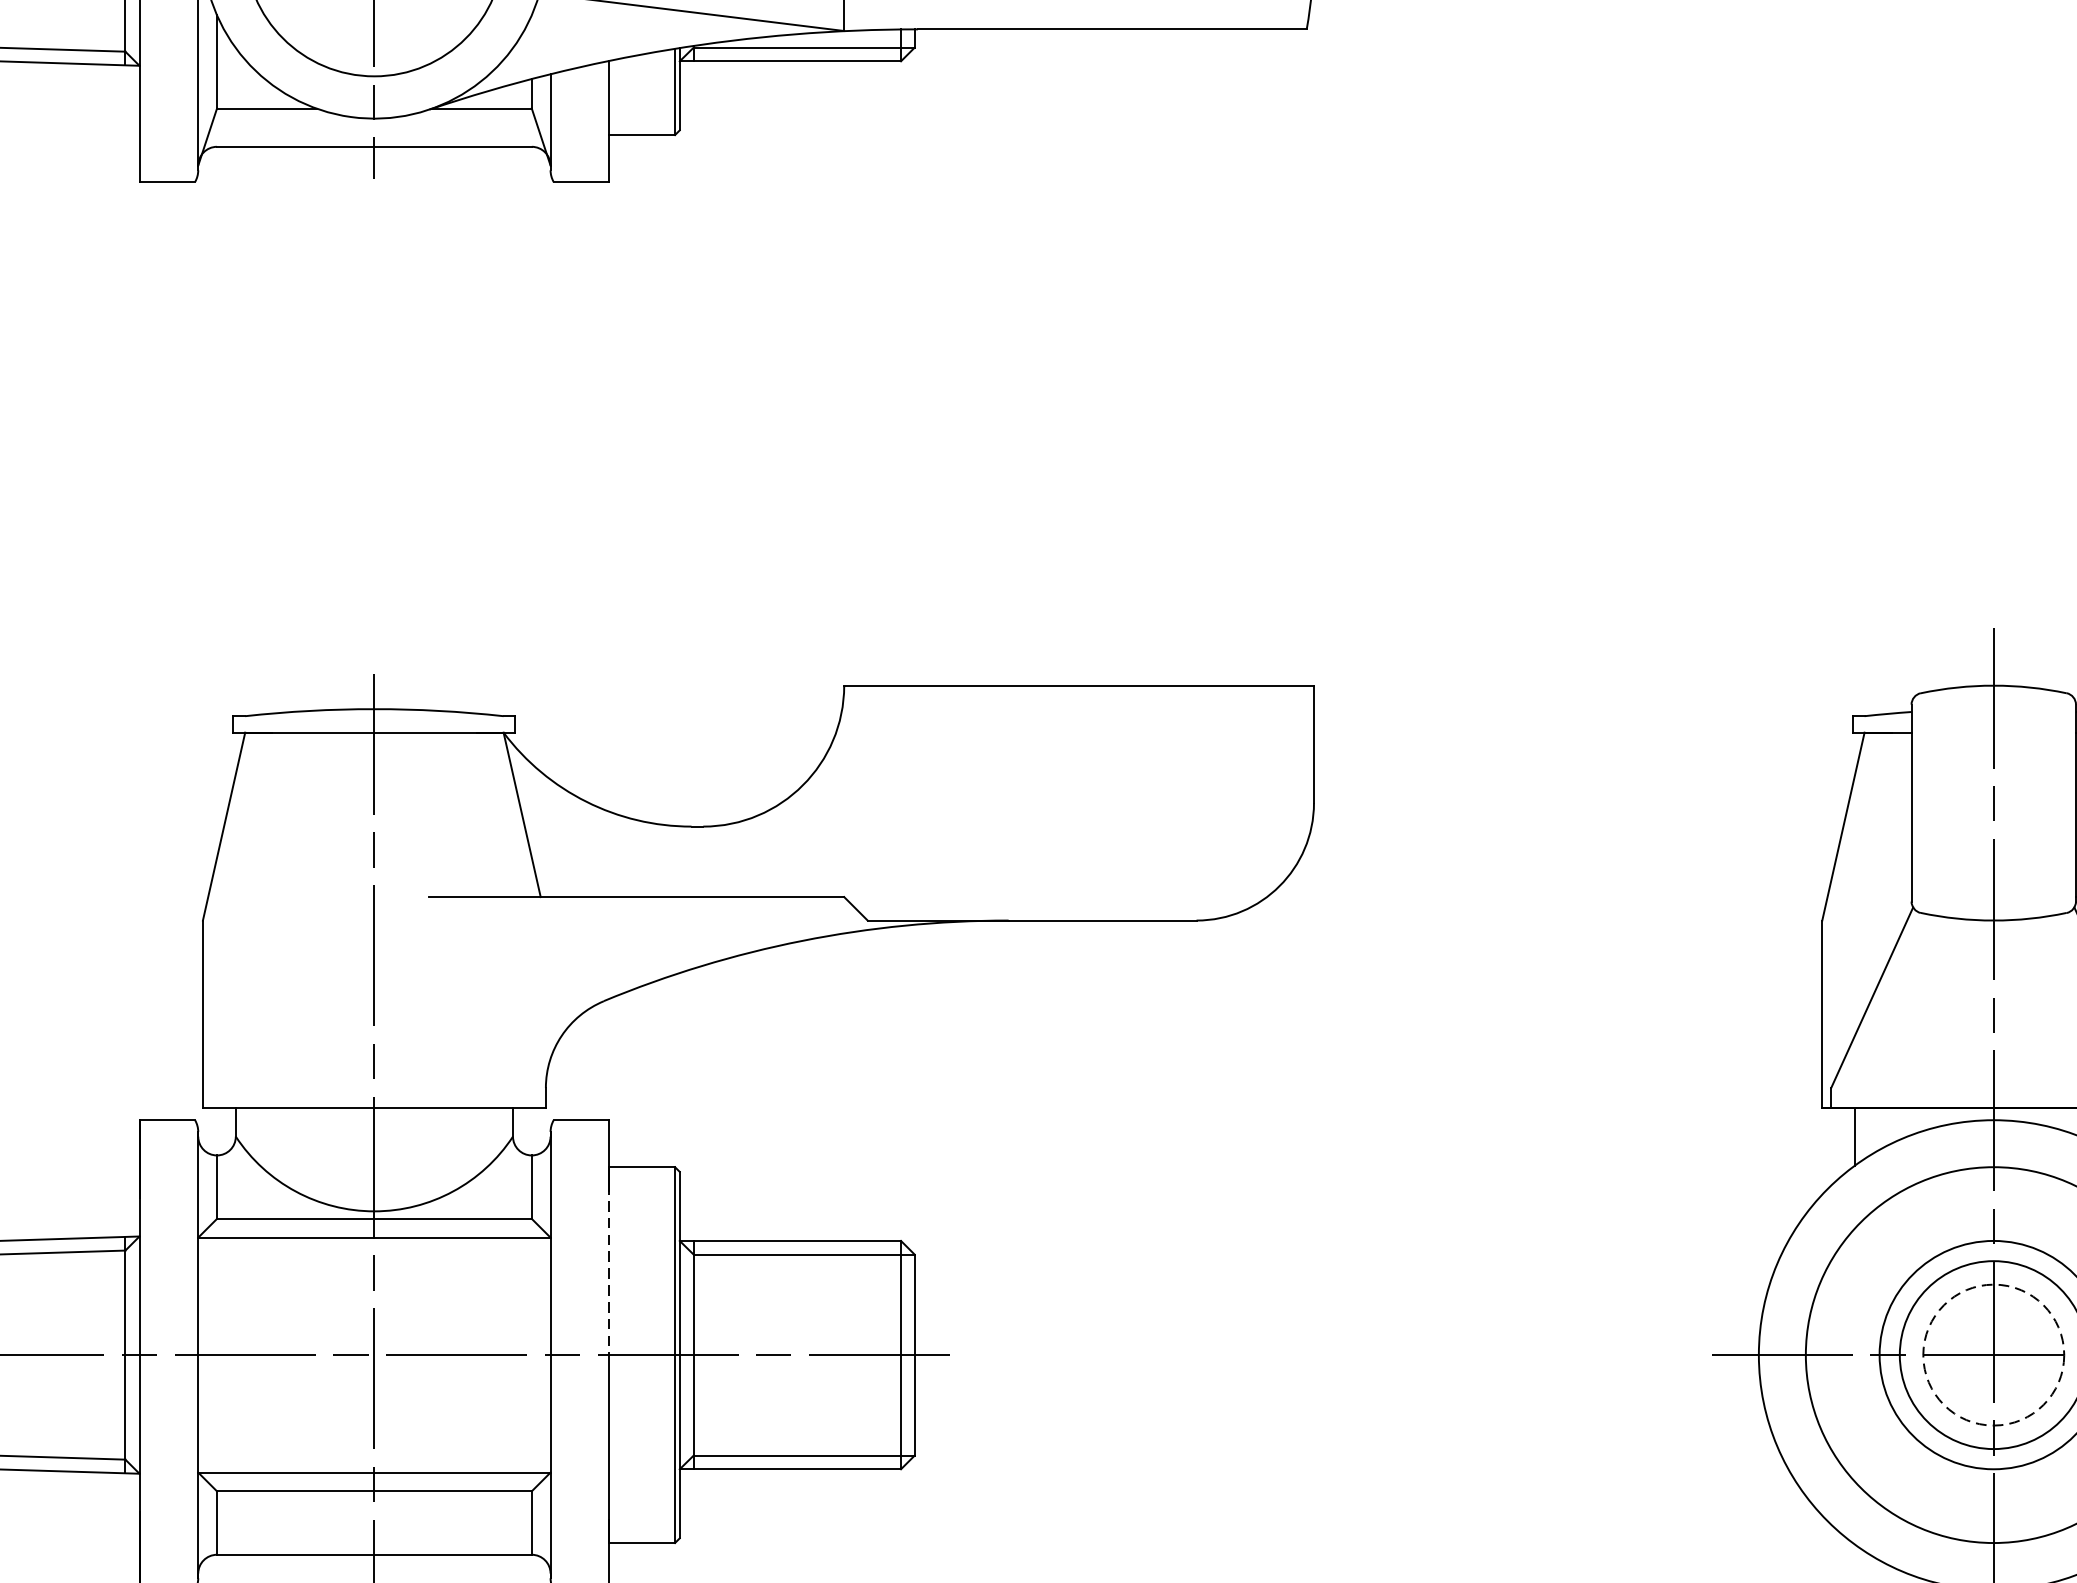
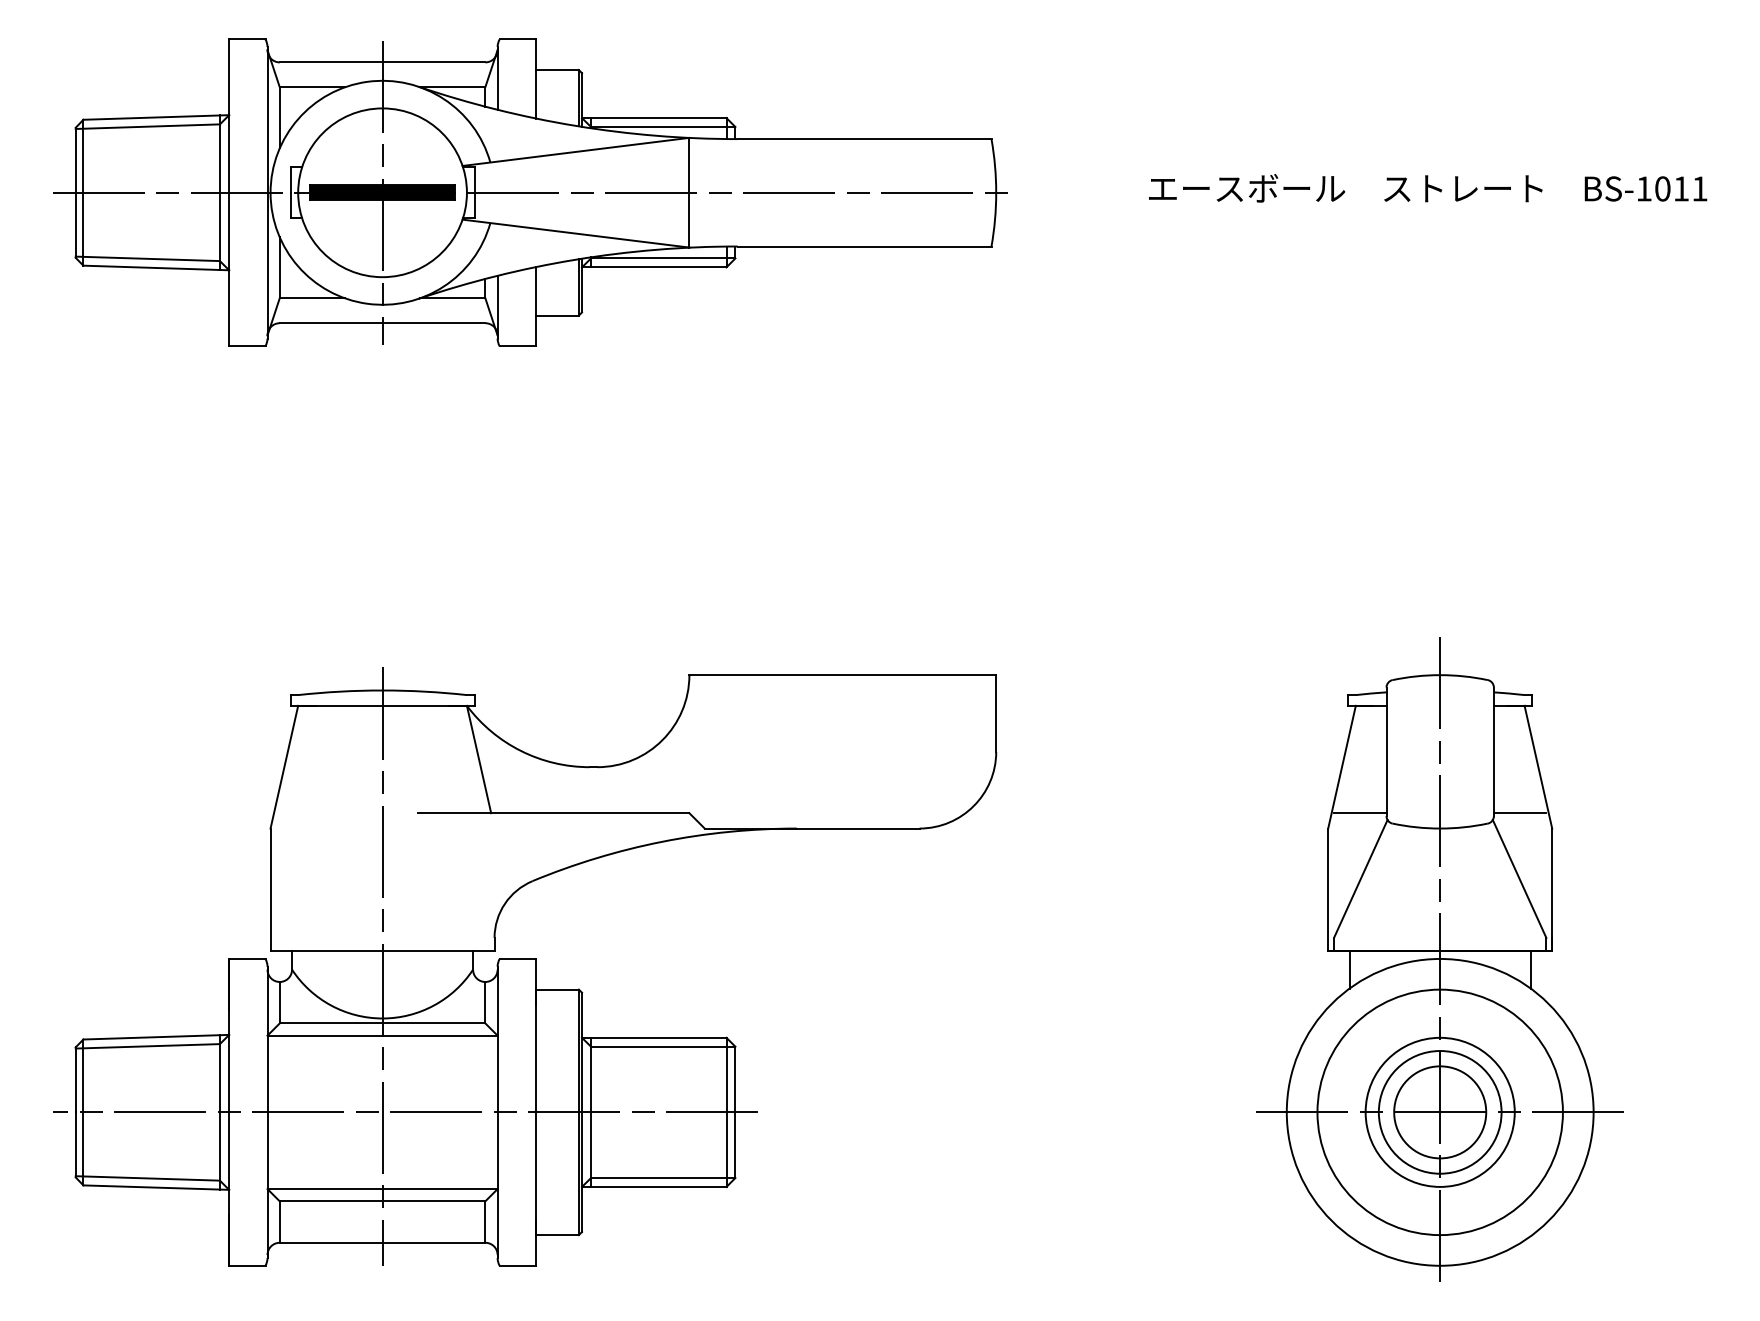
line: (1871, 897) -> (1360, 813), added
line: (608, 1261) -> (535, 1051), dashed -> solid
circle: (1994, 1355) -> (1440, 1112), dashed -> solid

